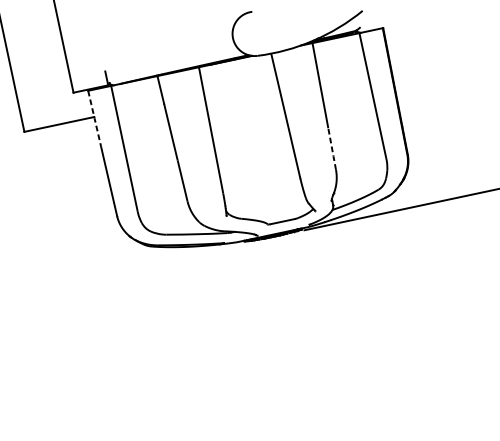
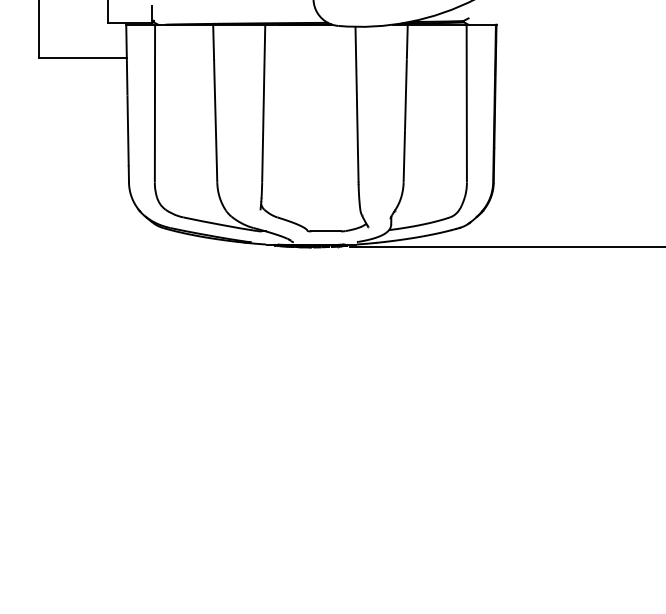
line: (94, 118) -> (126, 59), dashed -> solid
line: (332, 149) -> (404, 157), dashed -> solid

